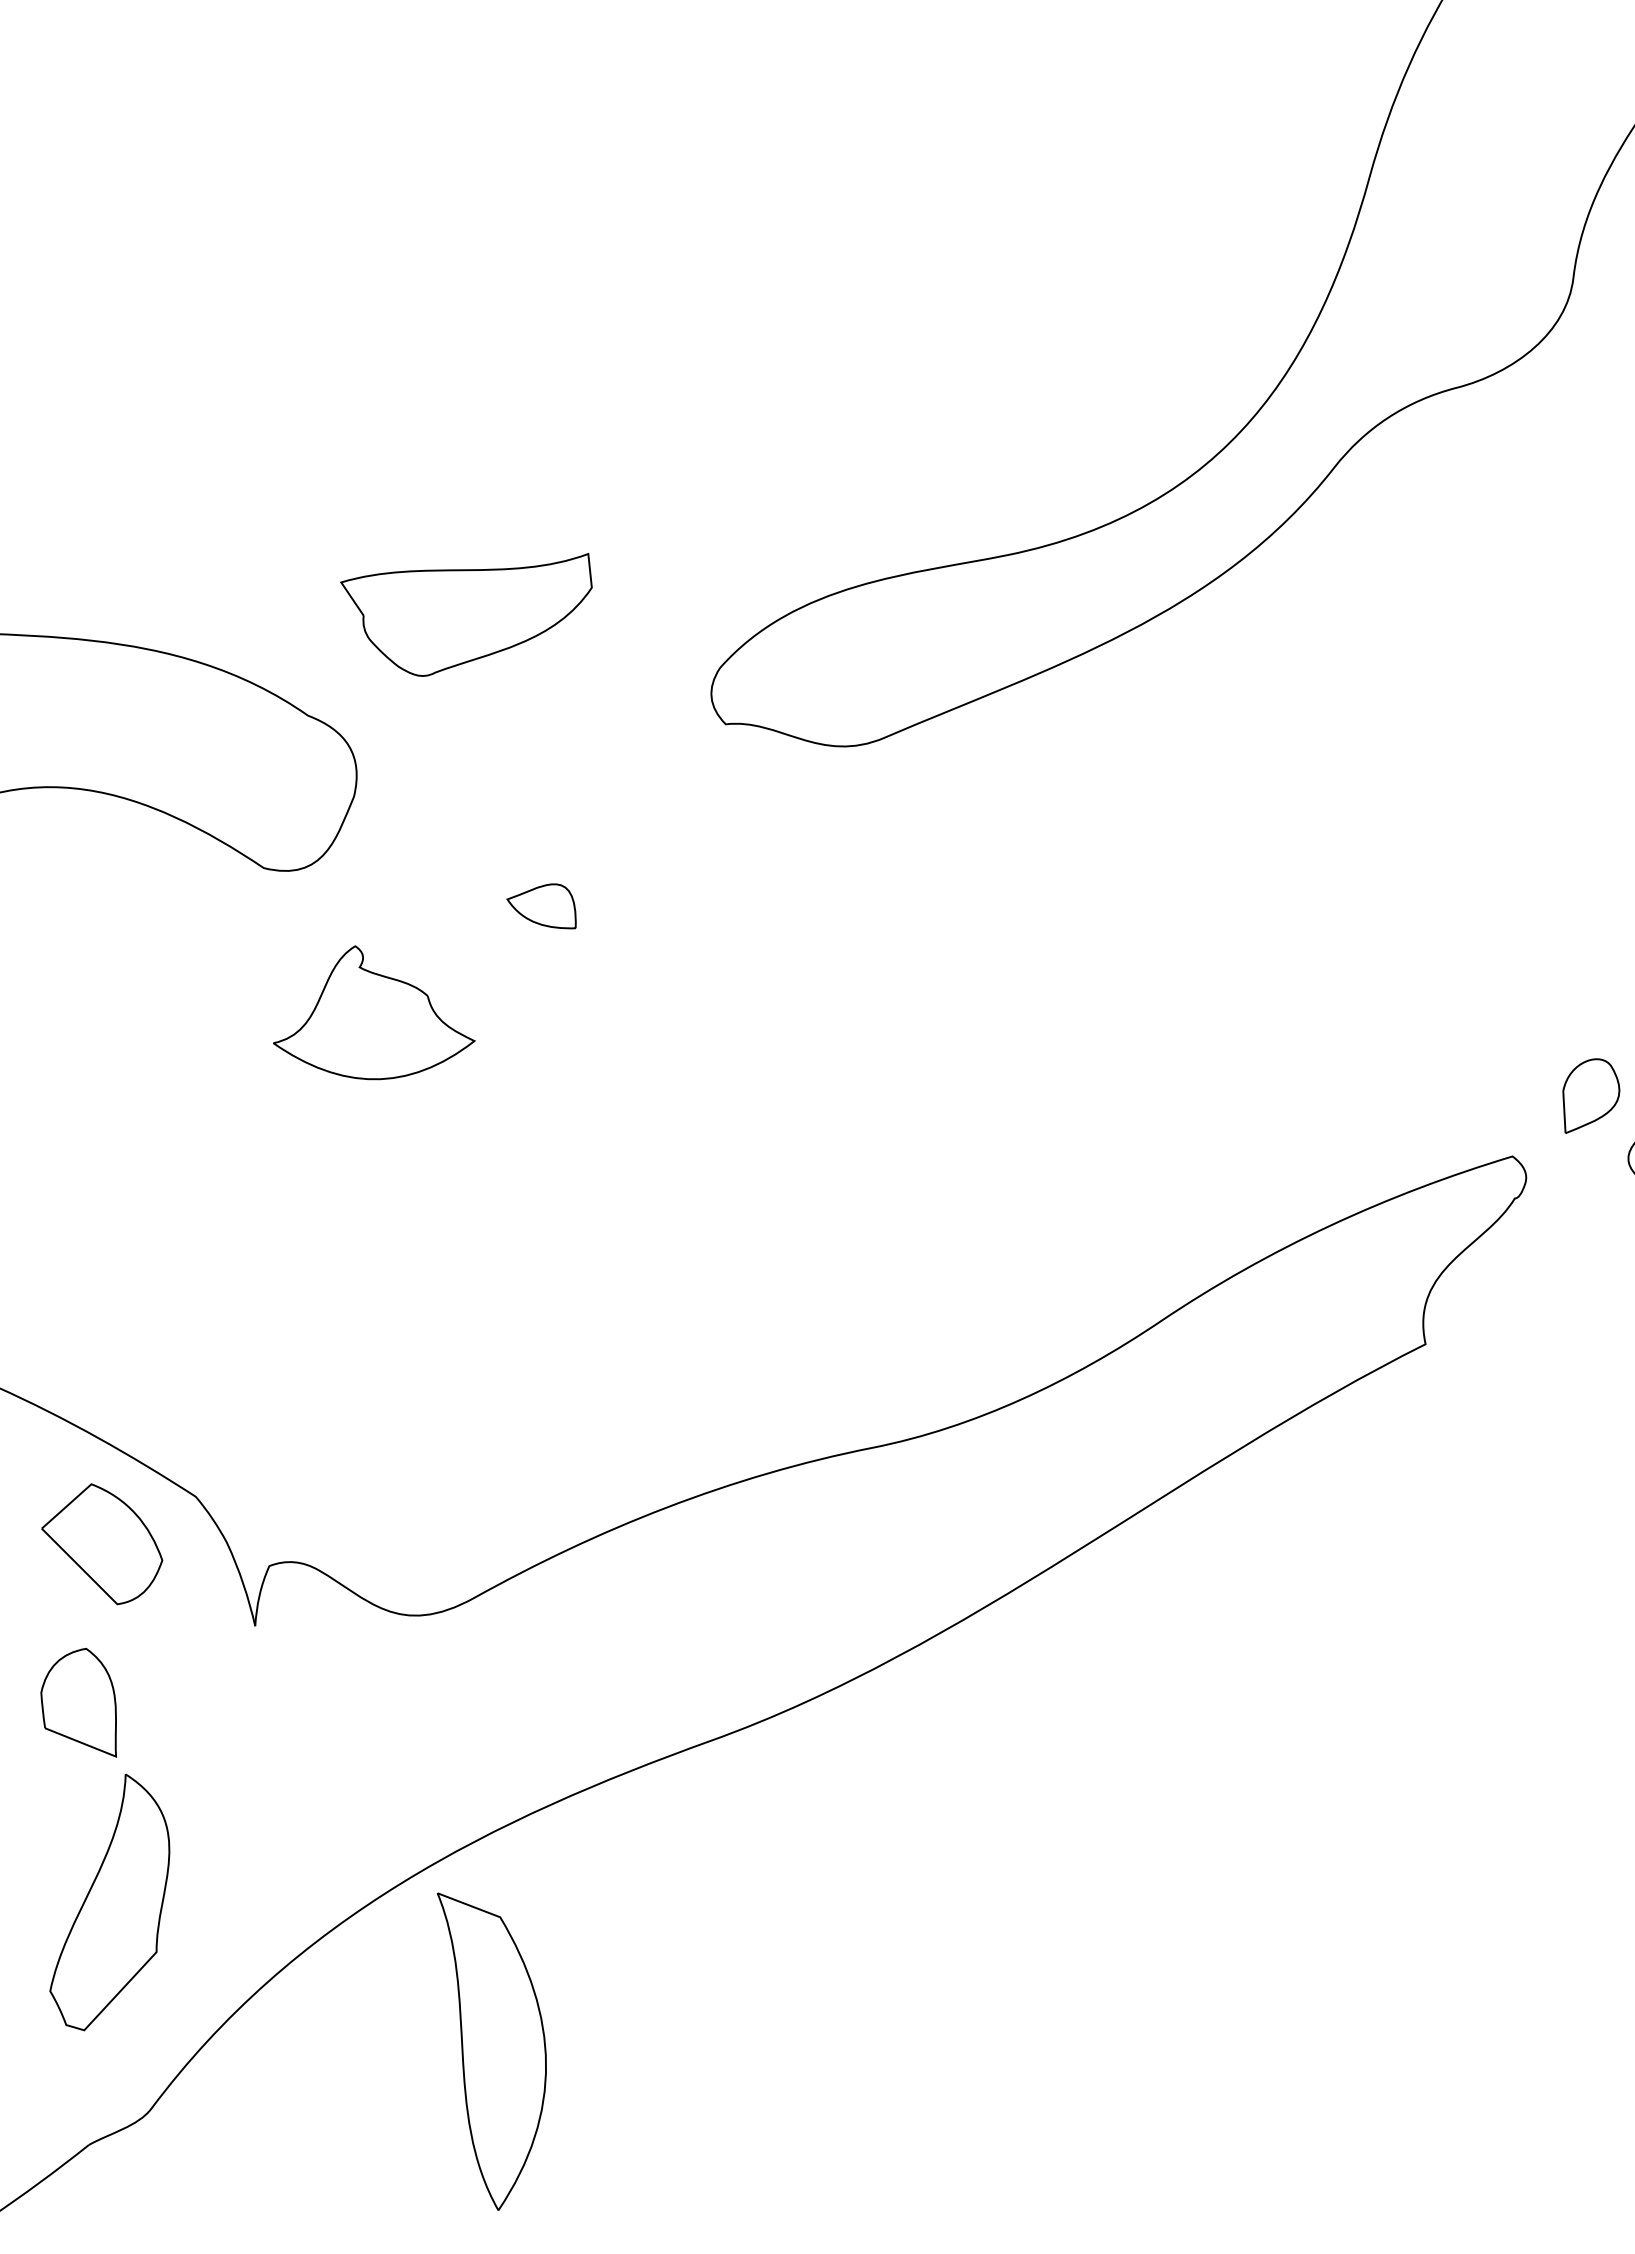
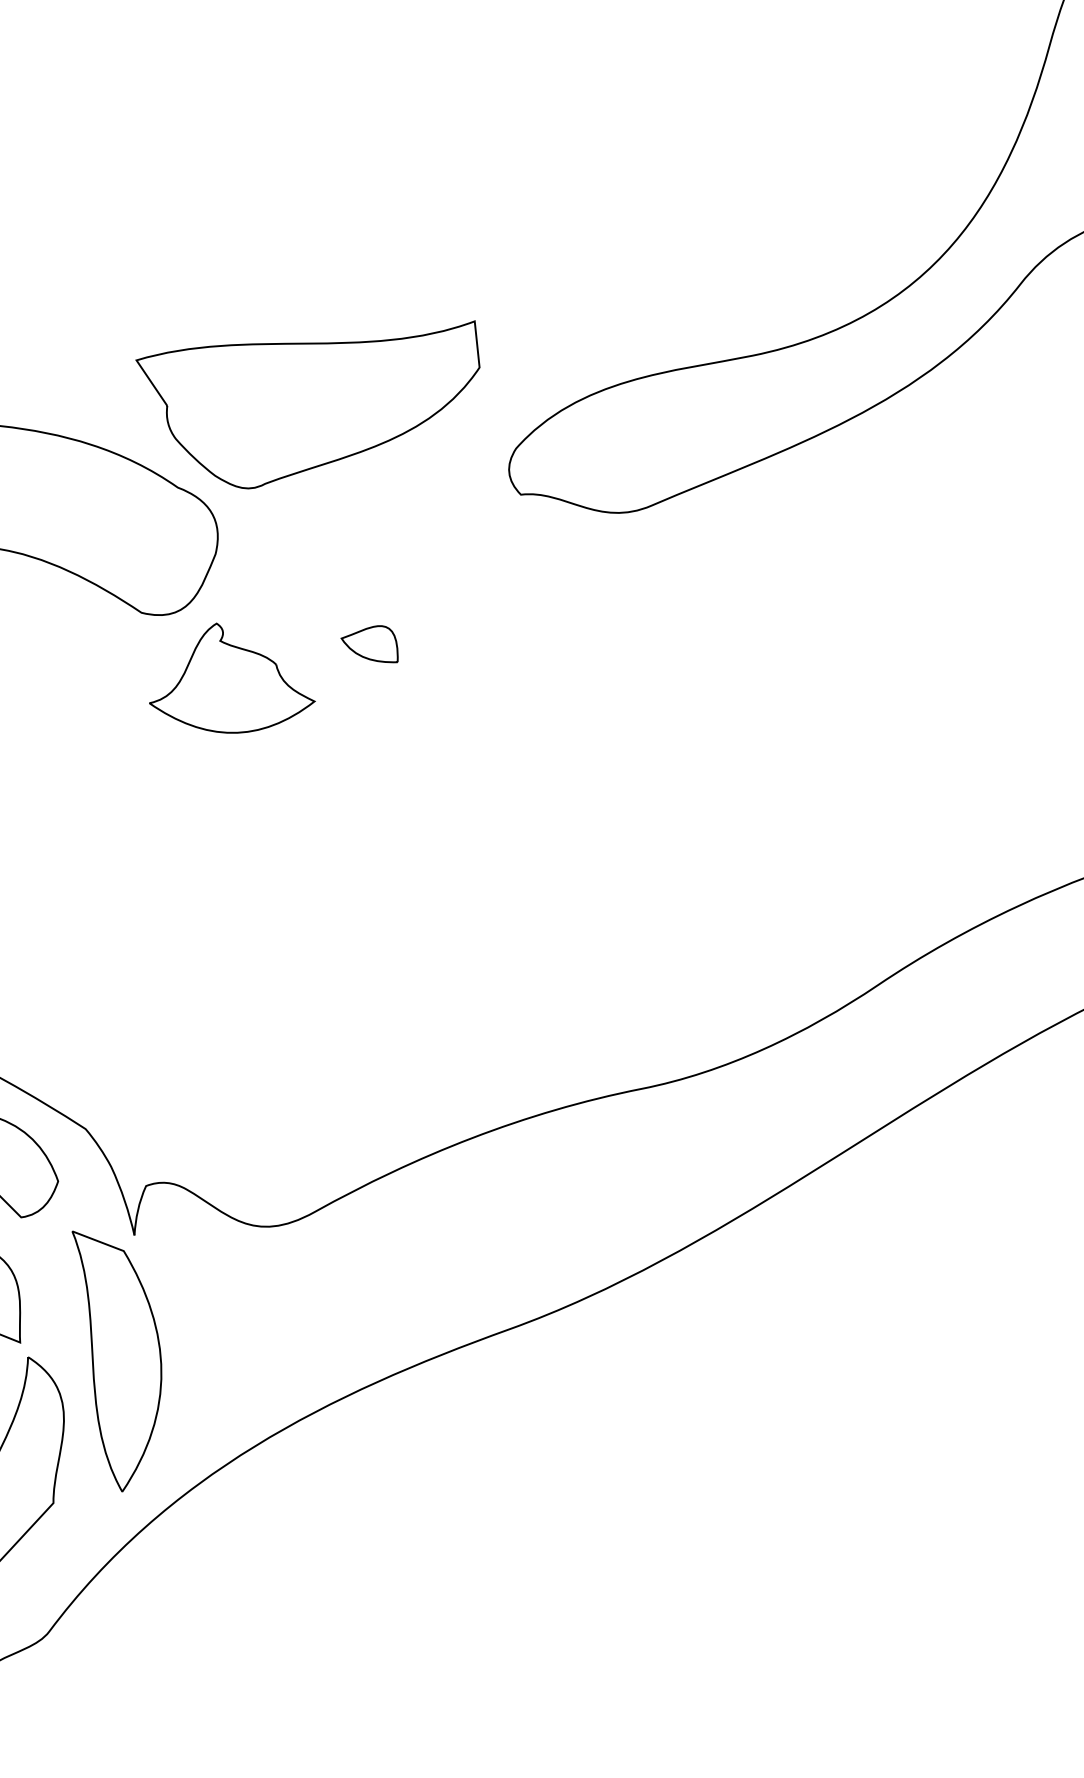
part: (466, 614) -> (307, 404), size x1.67
part: (374, 1012) -> (232, 678), moved
part: (491, 2051) -> (116, 1361), moved

